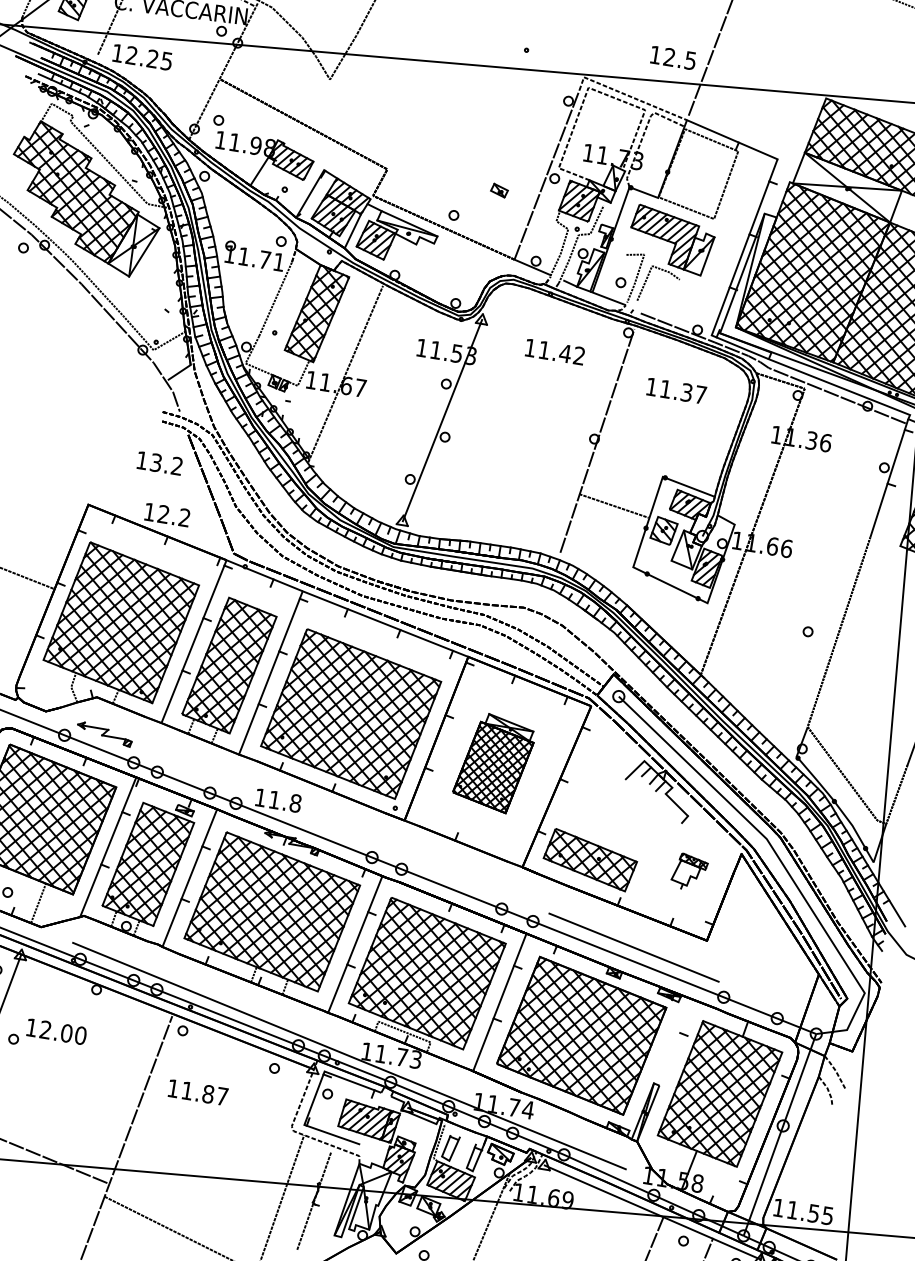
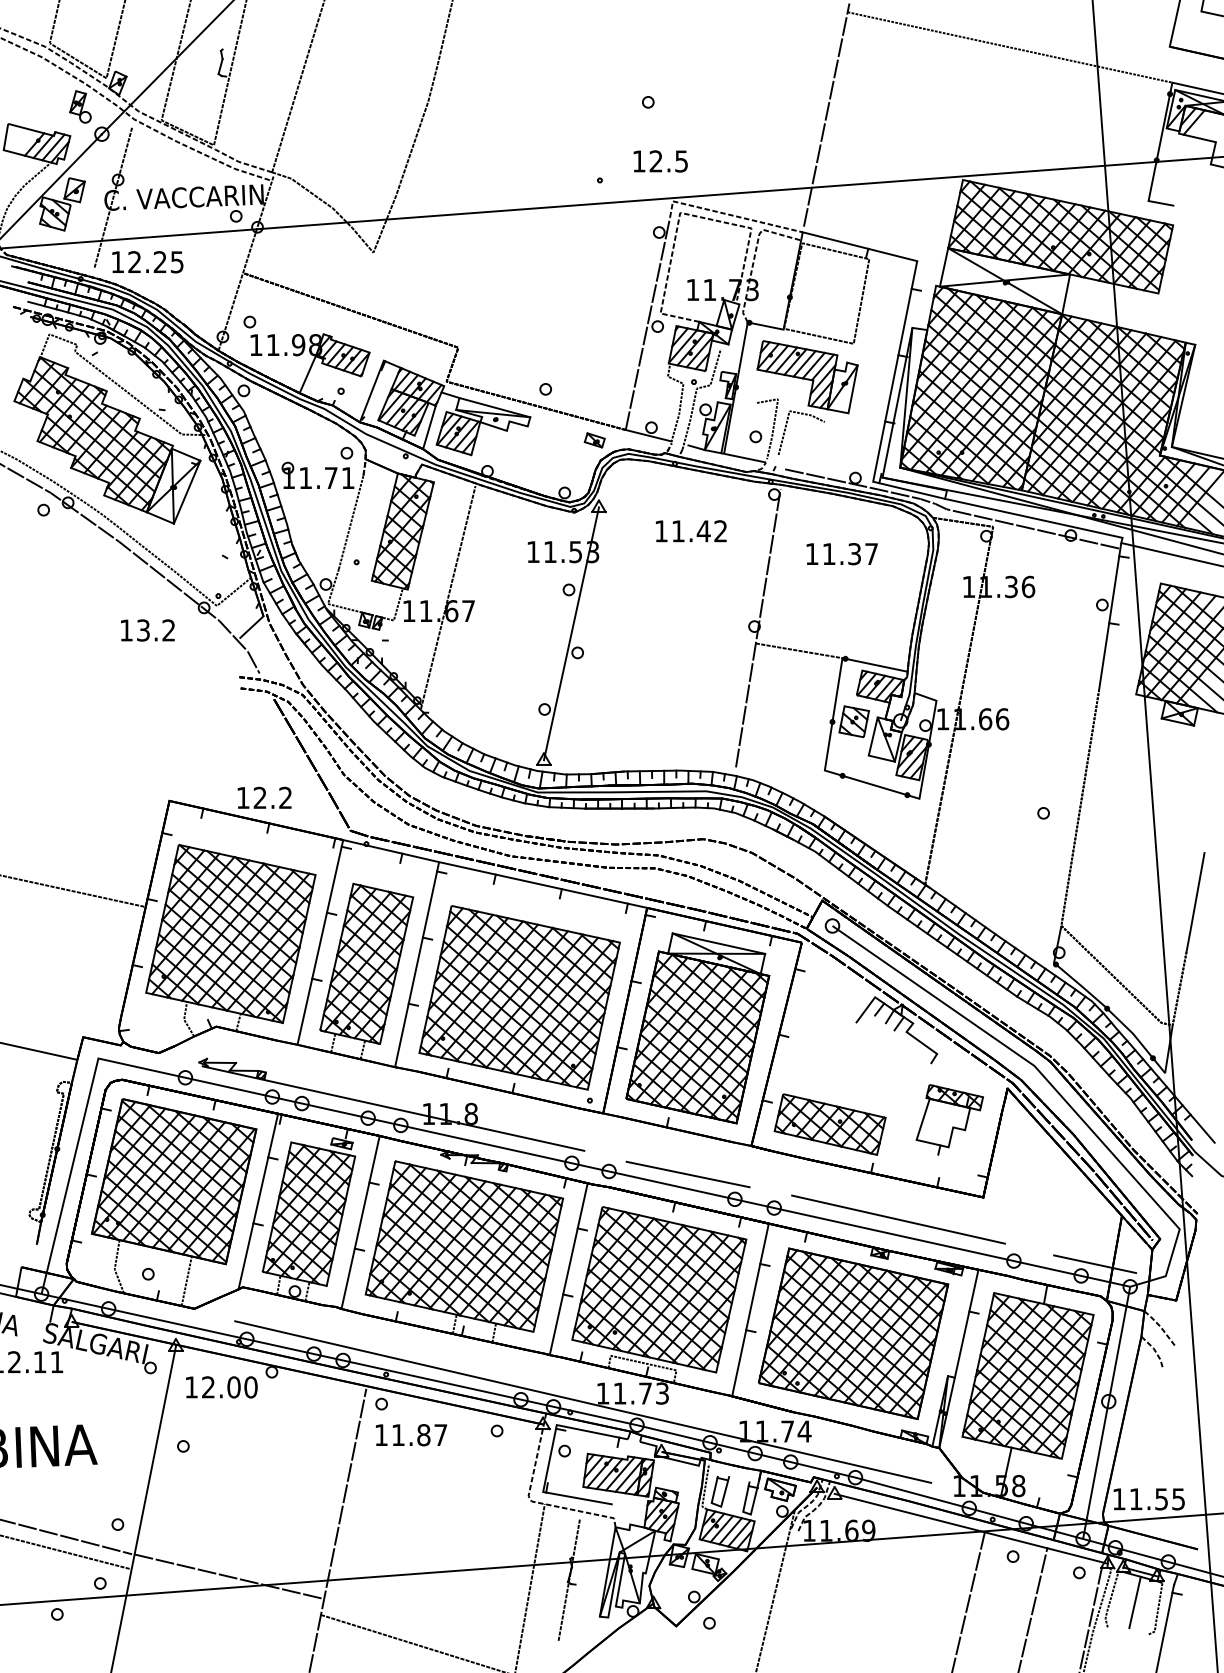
text: (673, 57) -> (660, 161), moved
part: (499, 190) -> (594, 440), moved
text: (159, 463) -> (147, 630), moved
line: (613, 505) -> (798, 650), moved
part: (493, 763) -> (697, 1028), size x1.67
line: (232, 788) -> (393, 1108), added
part: (689, 871) -> (949, 1119), size x1.67
line: (465, 882) -> (687, 1174), added
line: (790, 1011) -> (1095, 1264), added
text: (56, 1031) -> (221, 1387), moved
line: (676, 1042) -> (966, 1323), added
text: (198, 1092) -> (411, 1435), moved

